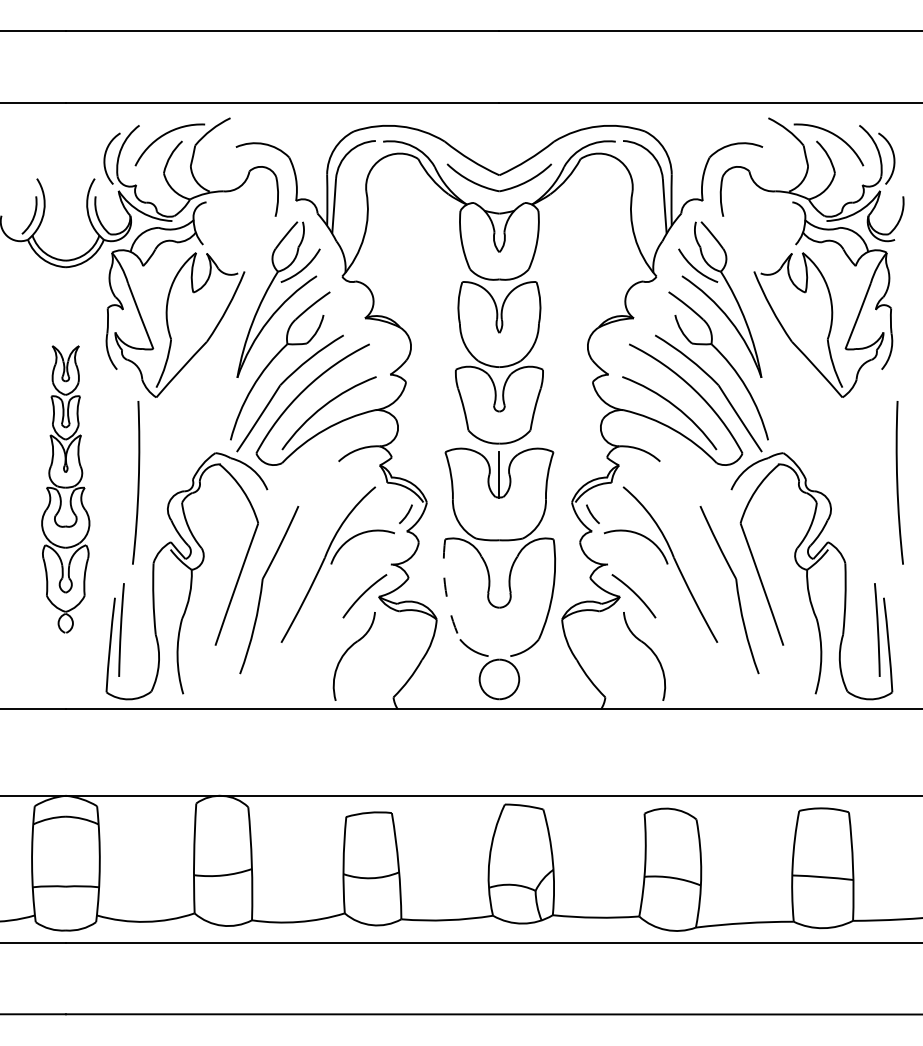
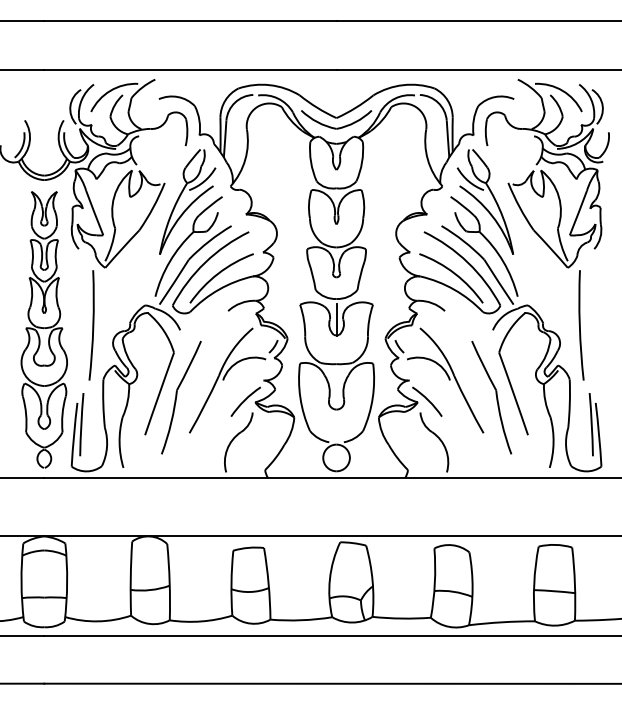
arc: (898, 482) -> (580, 325), moved
part: (64, 488) -> (43, 329), size x1.43
arc: (445, 589) -> (300, 397), dashed -> solid

